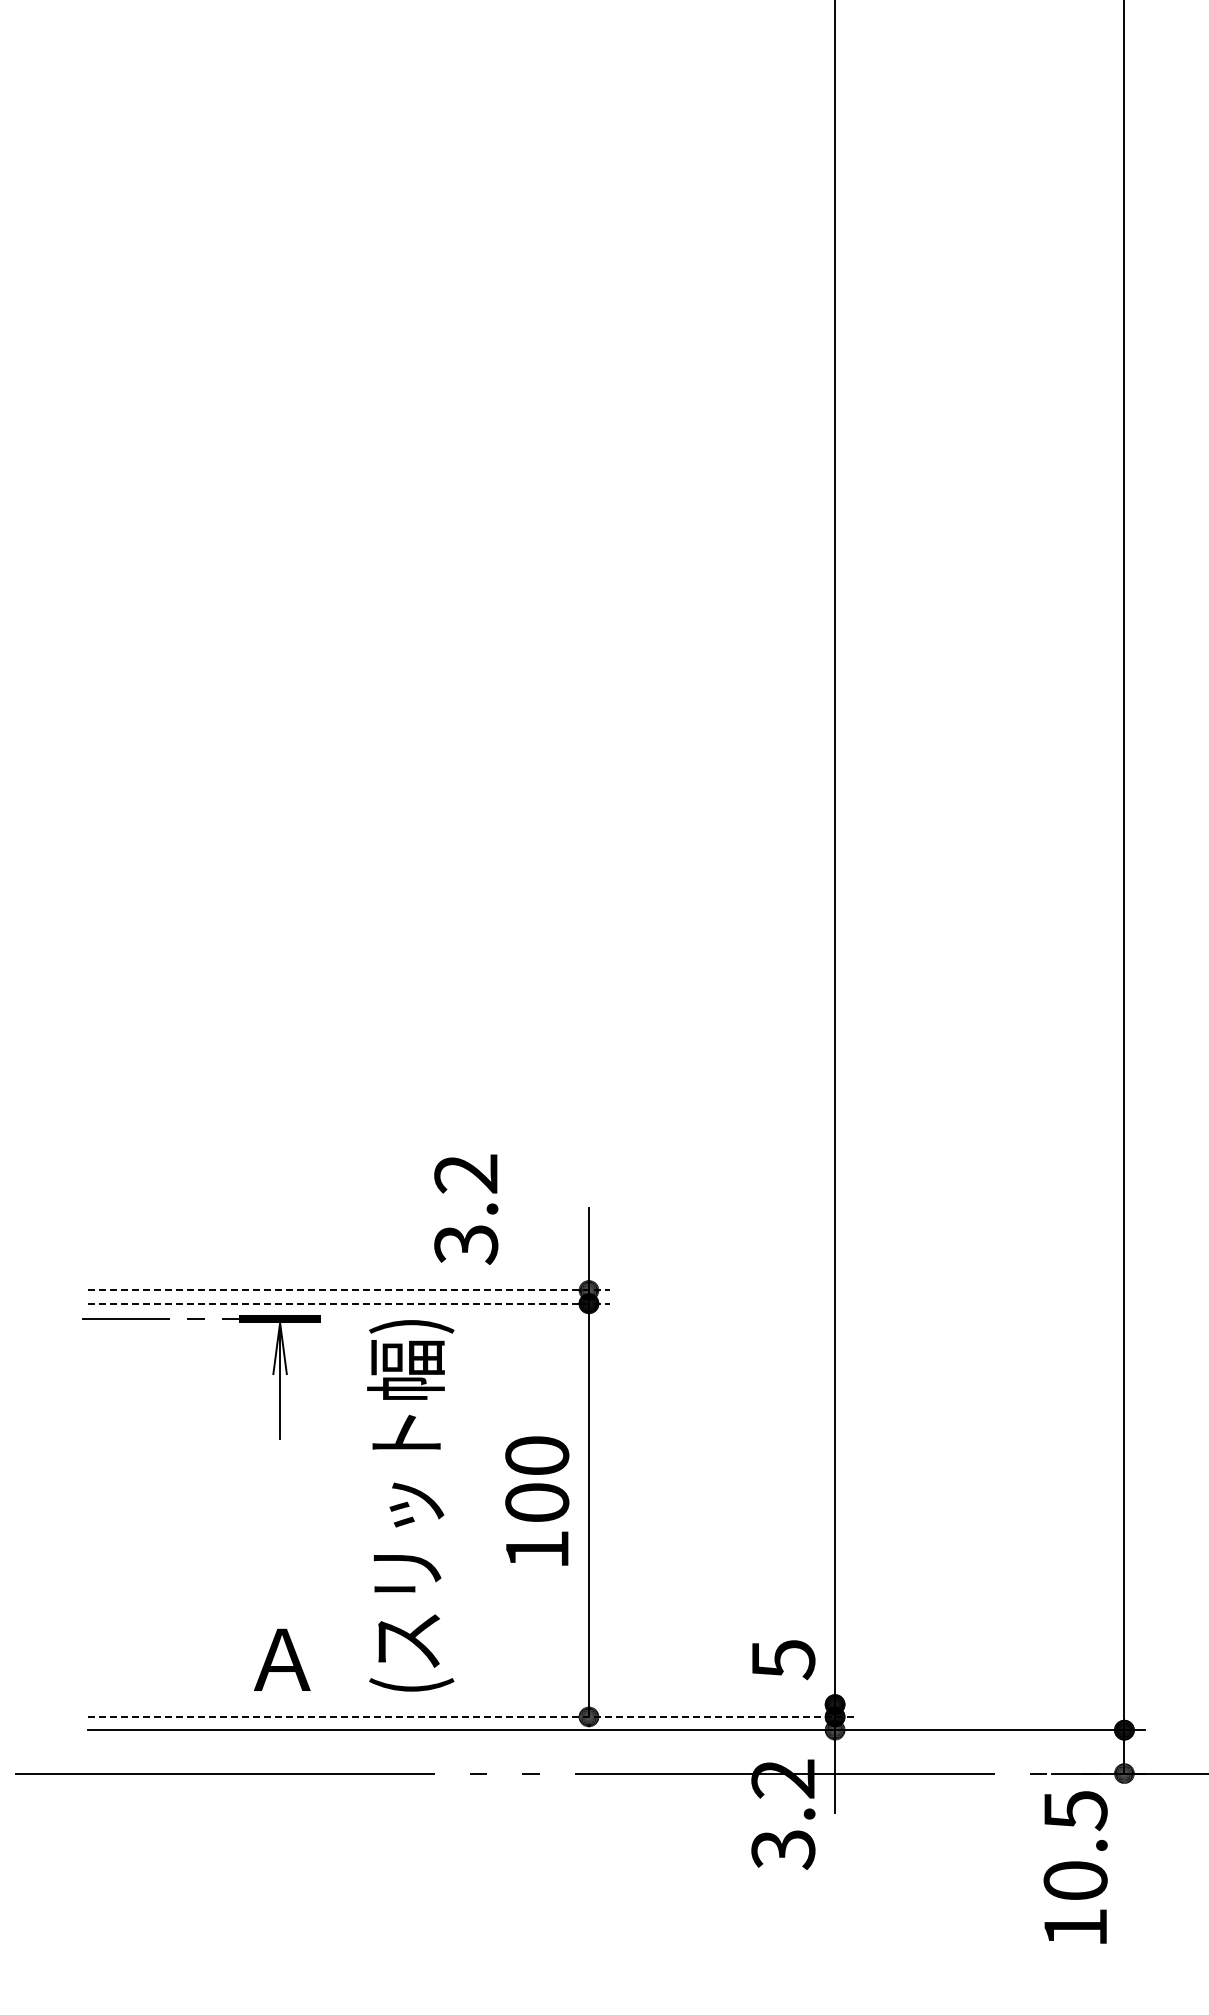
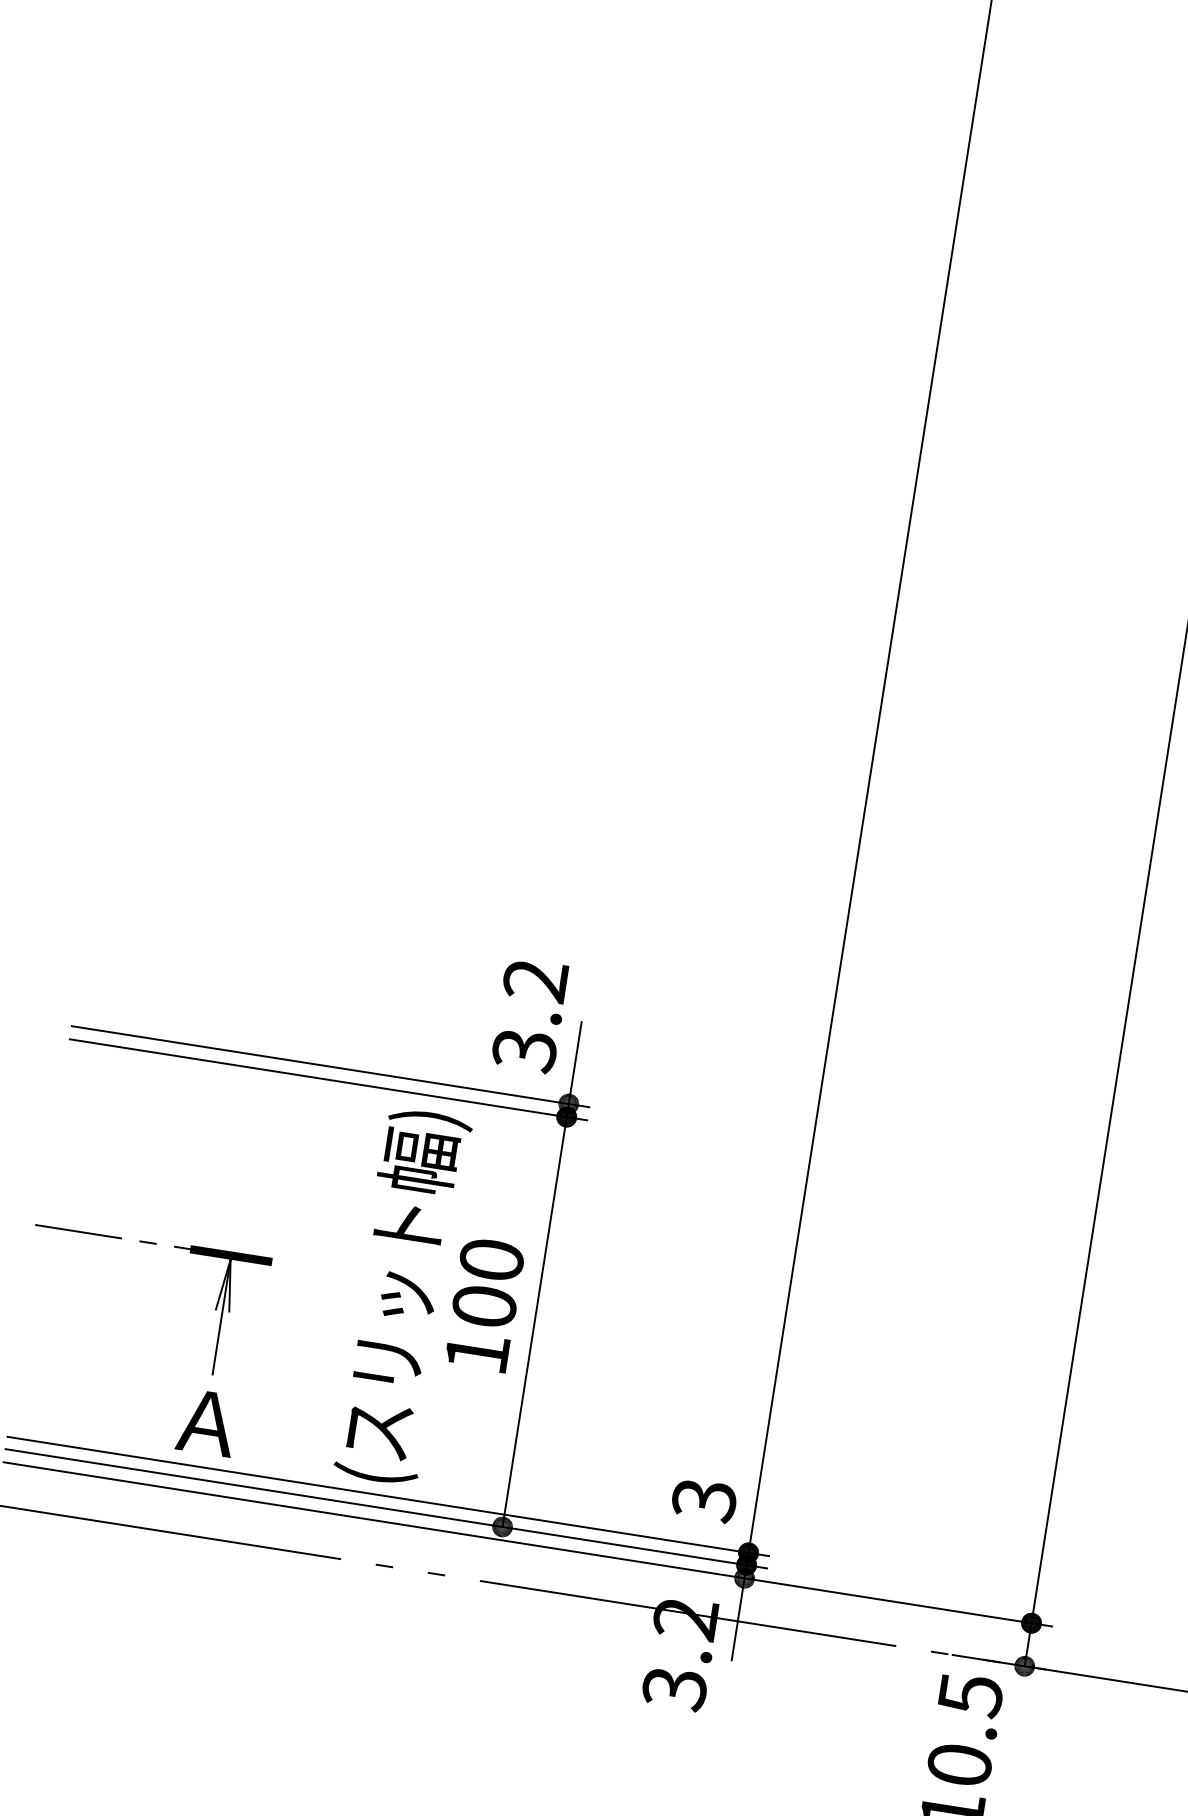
text: (466, 1209) -> (530, 1015), moved
line: (348, 1290) -> (330, 1066), dashed -> solid
line: (348, 1303) -> (328, 1079), dashed -> solid
part: (201, 1319) -> (153, 1244), moved
text: (410, 1505) -> (402, 1296), moved
text: (783, 1660) -> (704, 1501), 5 -> 3
line: (471, 1704) -> (388, 1496), added
line: (471, 1716) -> (386, 1508), dashed -> solid

